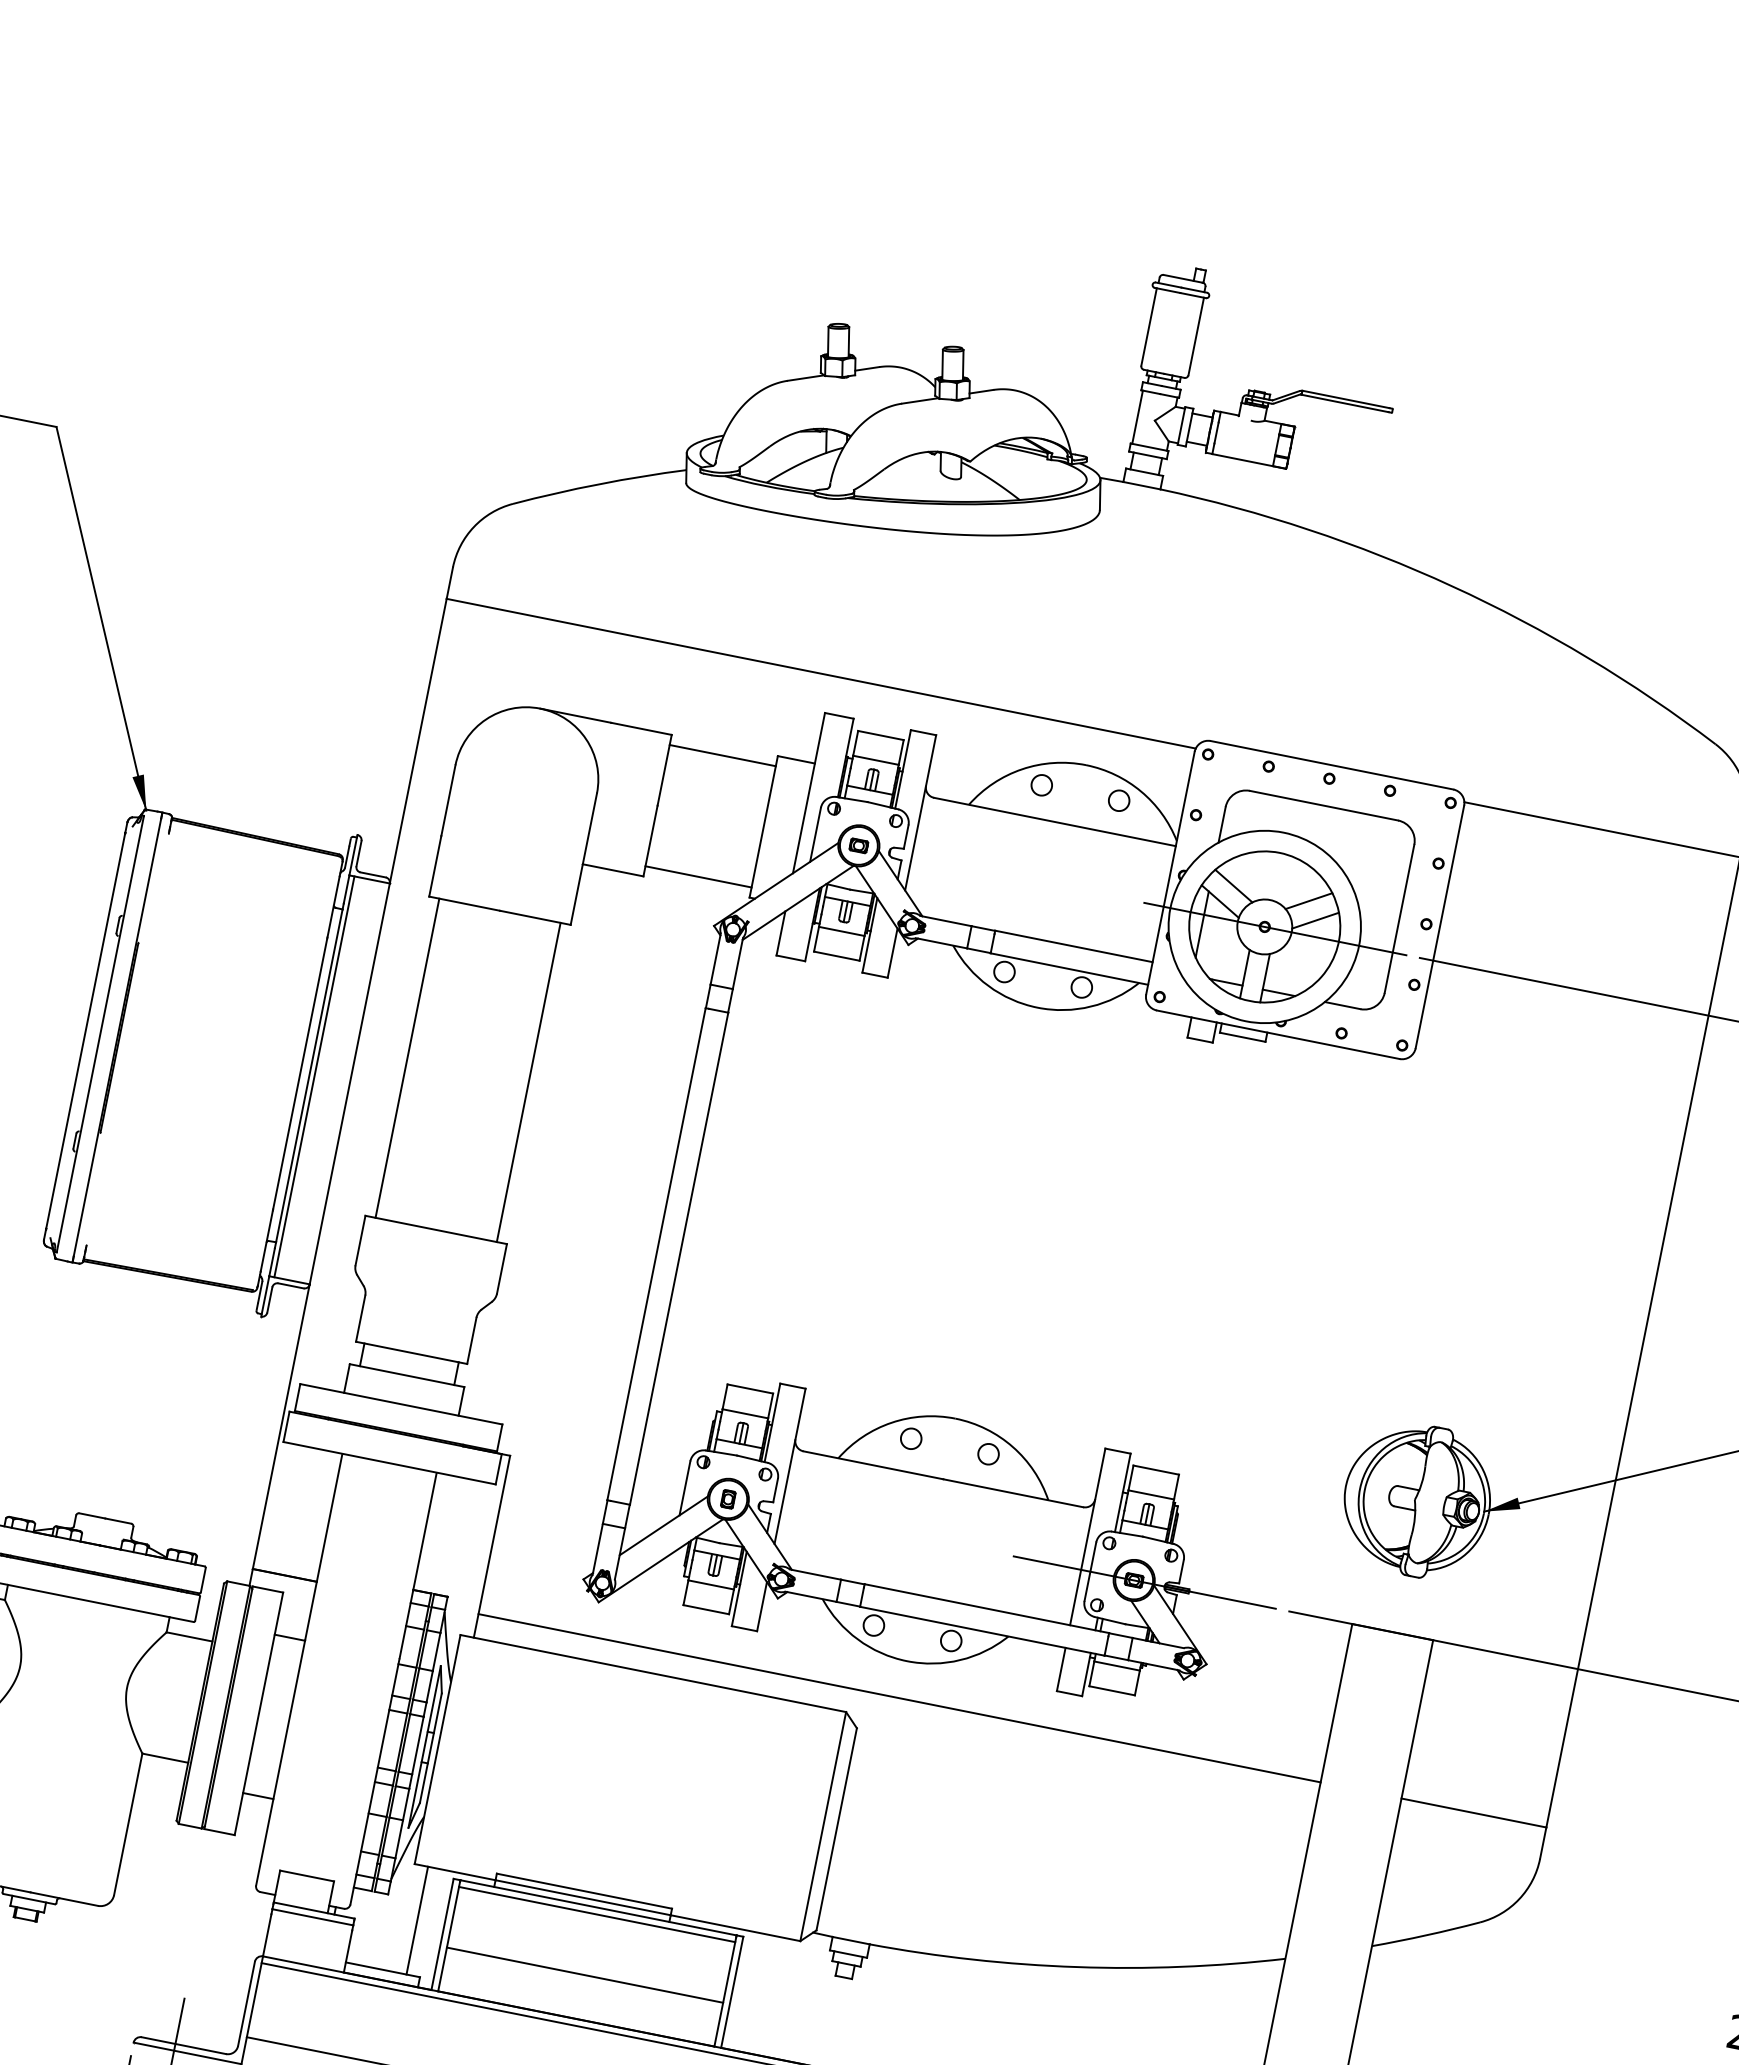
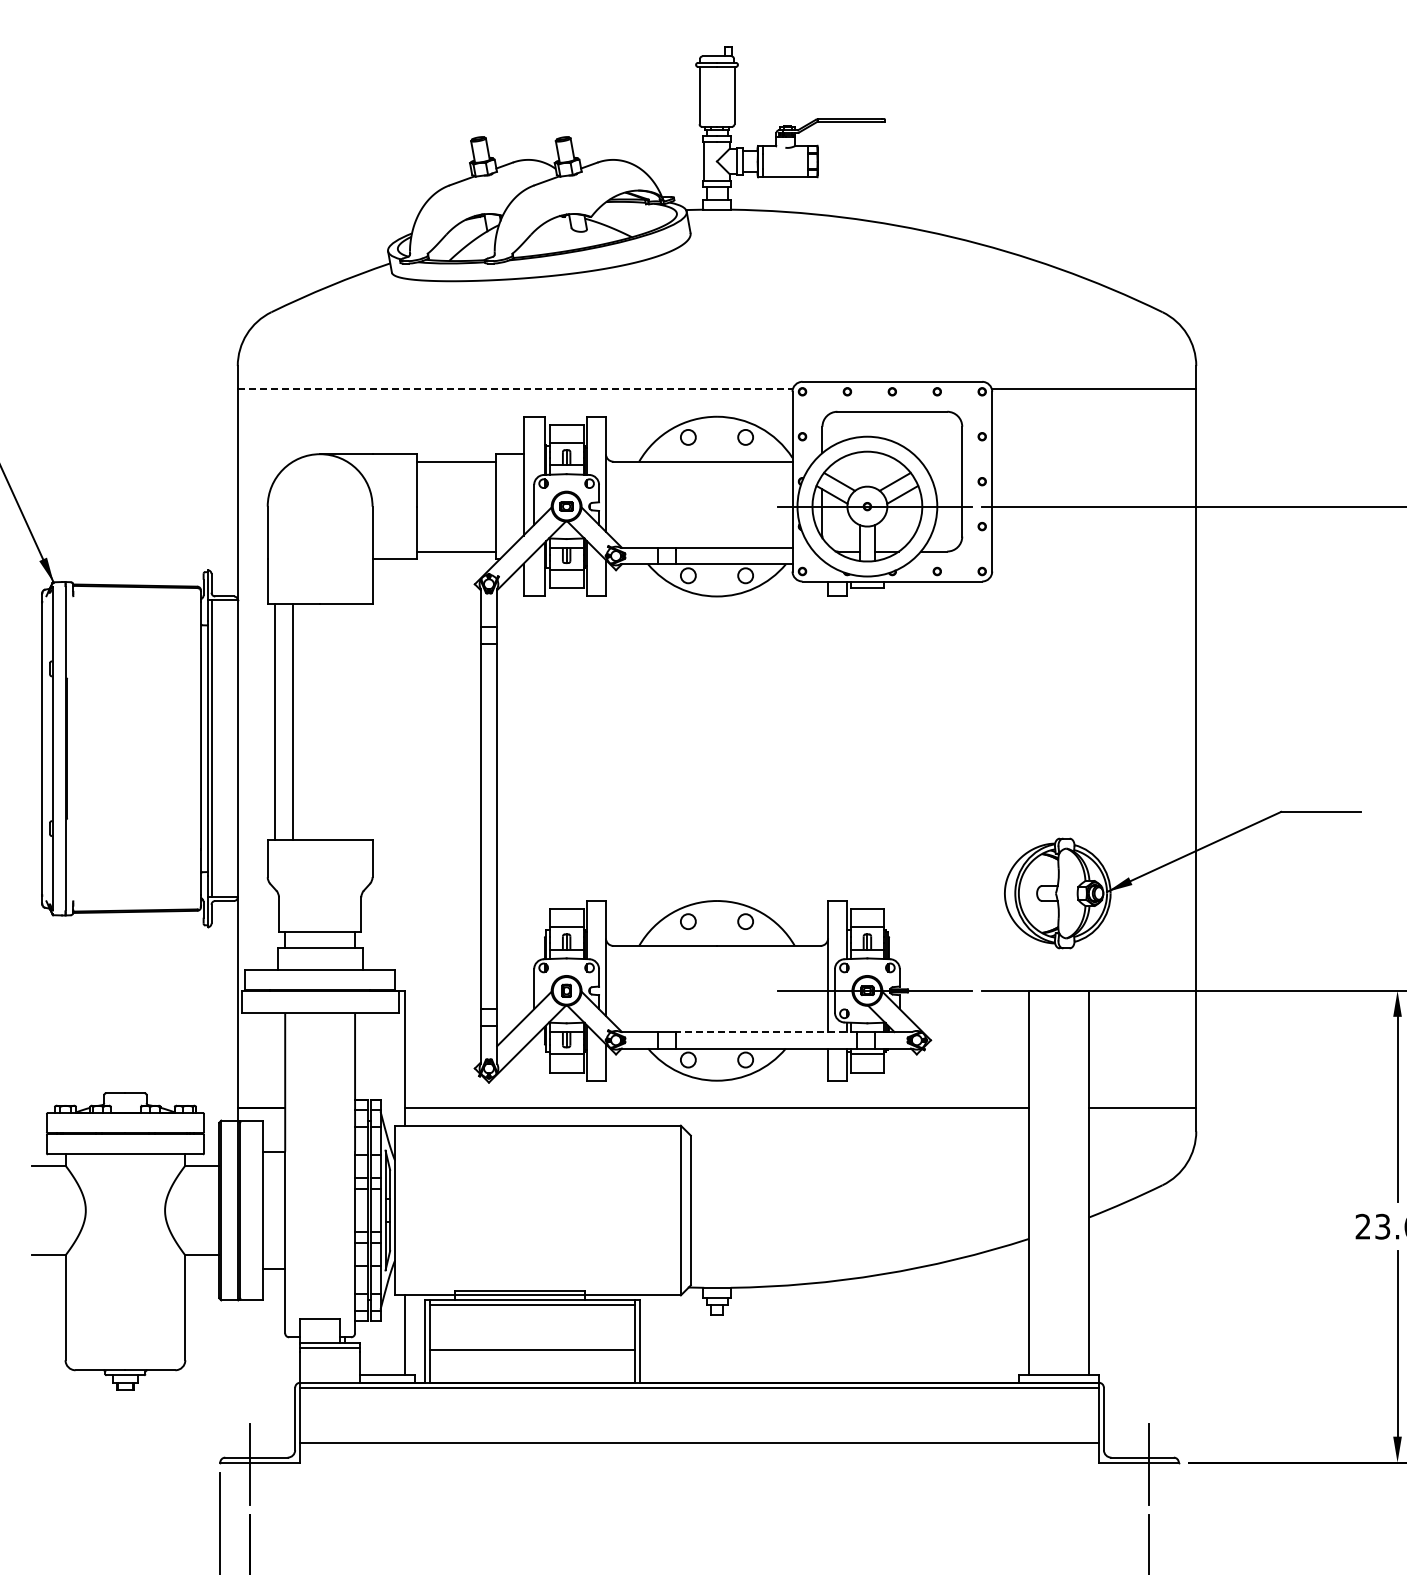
line: (821, 674) -> (515, 389), solid -> dashed
line: (529, 1081) -> (293, 721), moved
line: (987, 1608) -> (766, 1031), solid -> dashed

